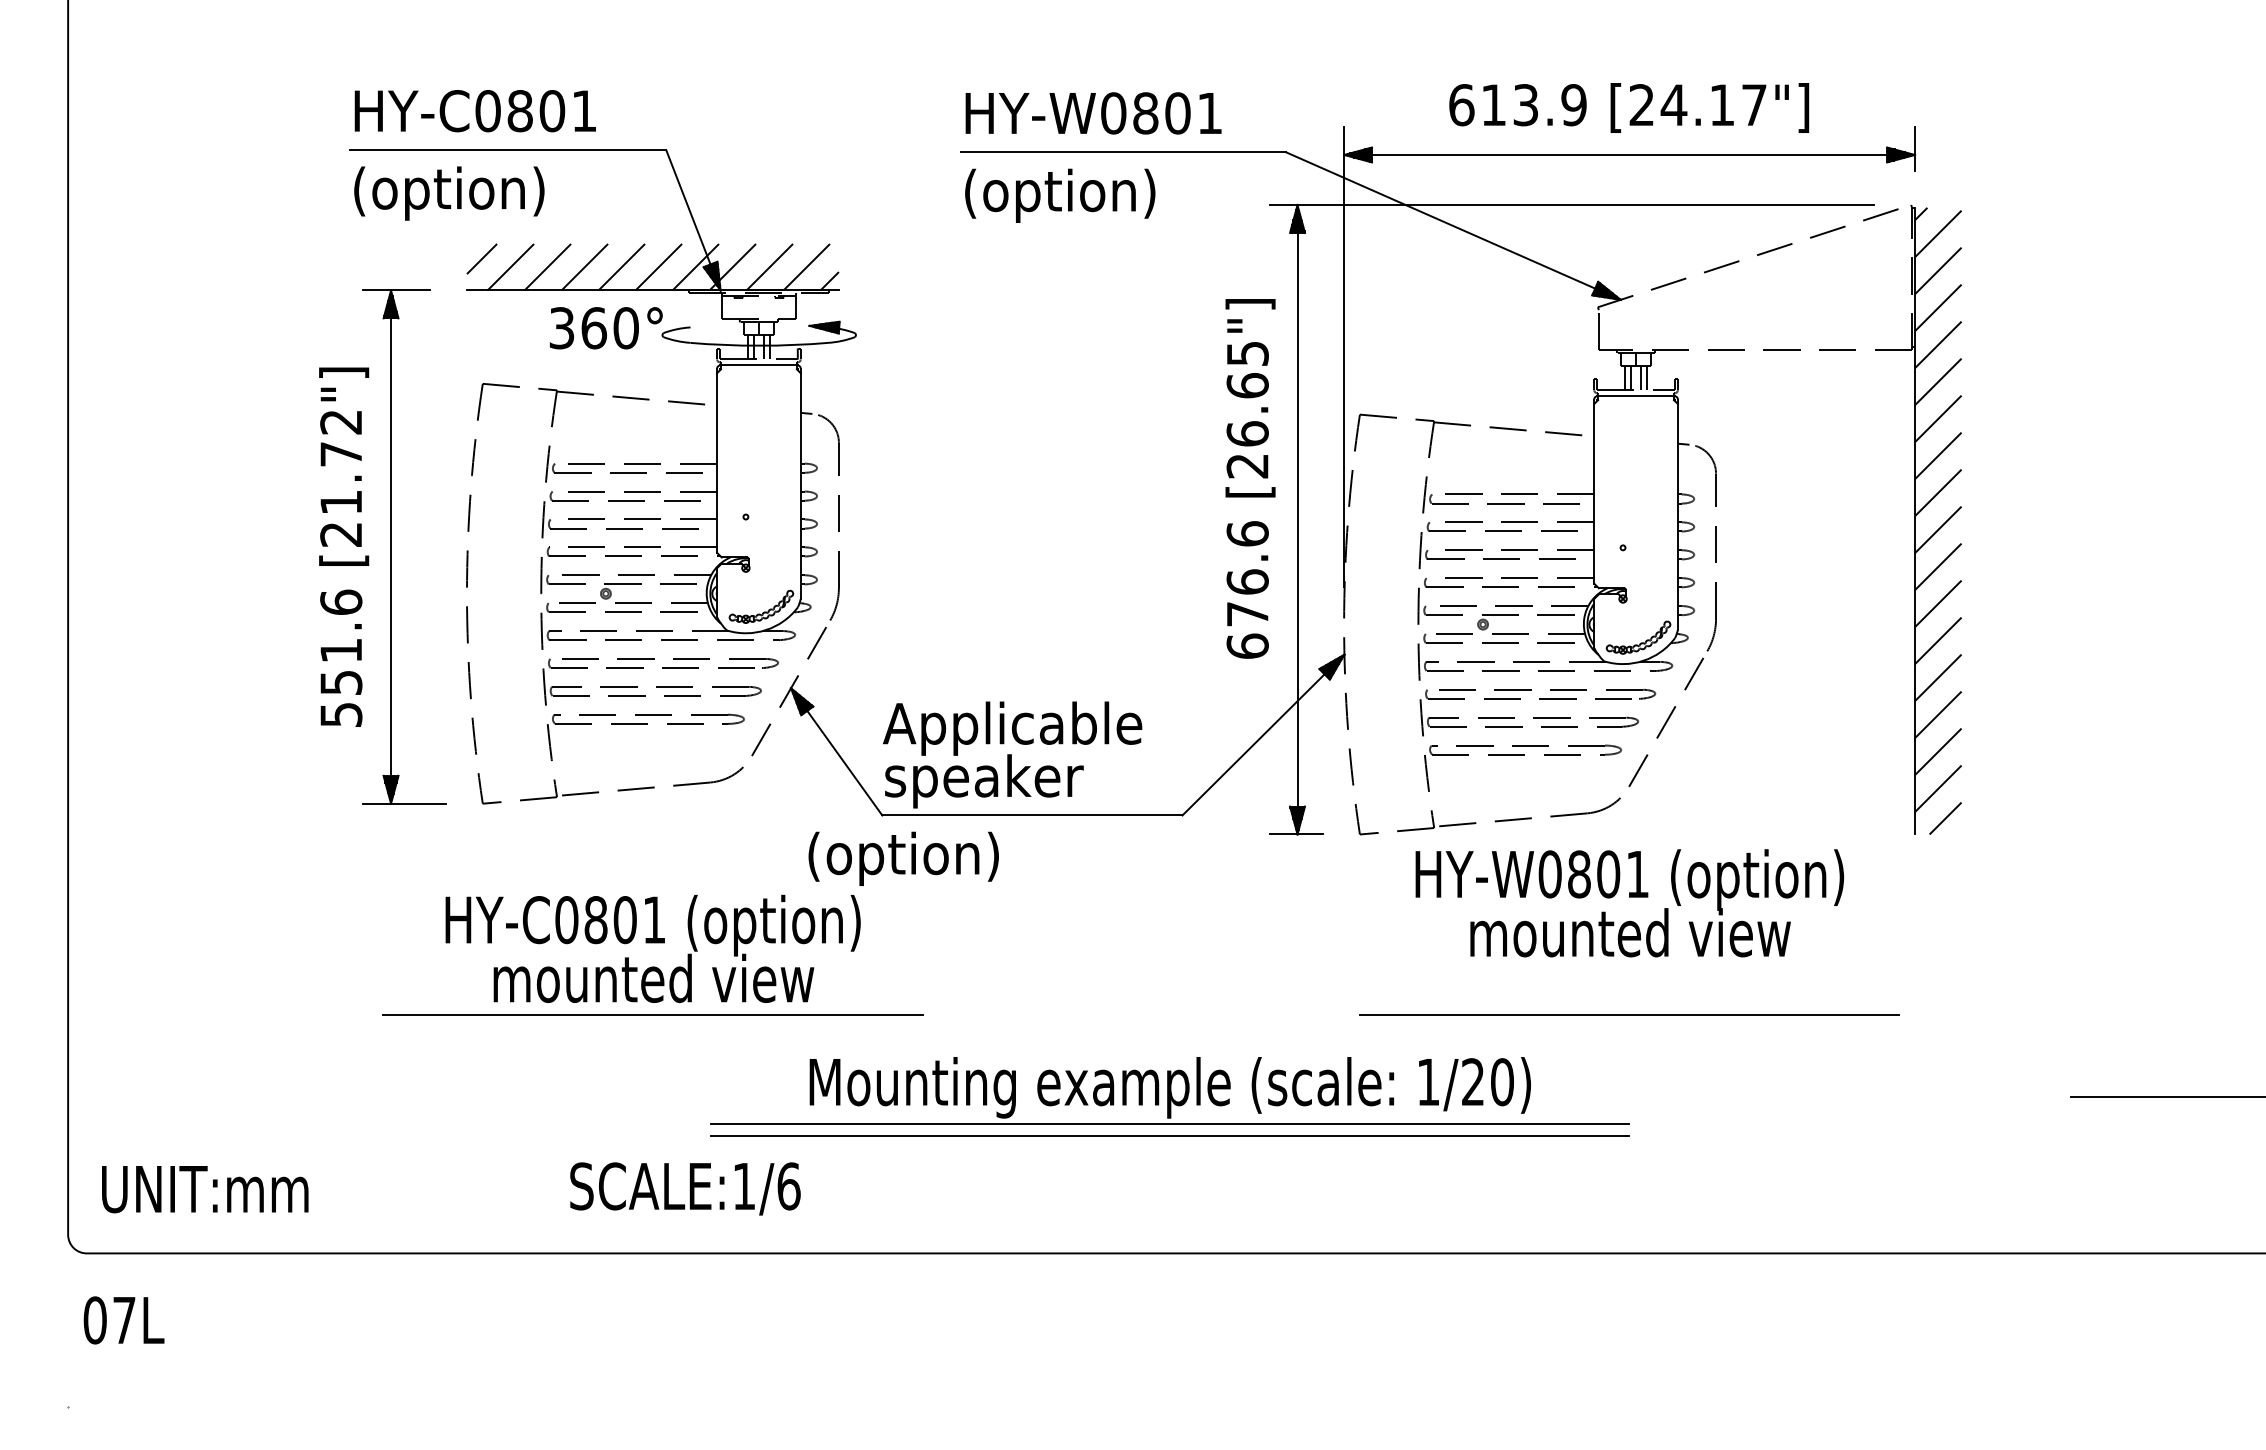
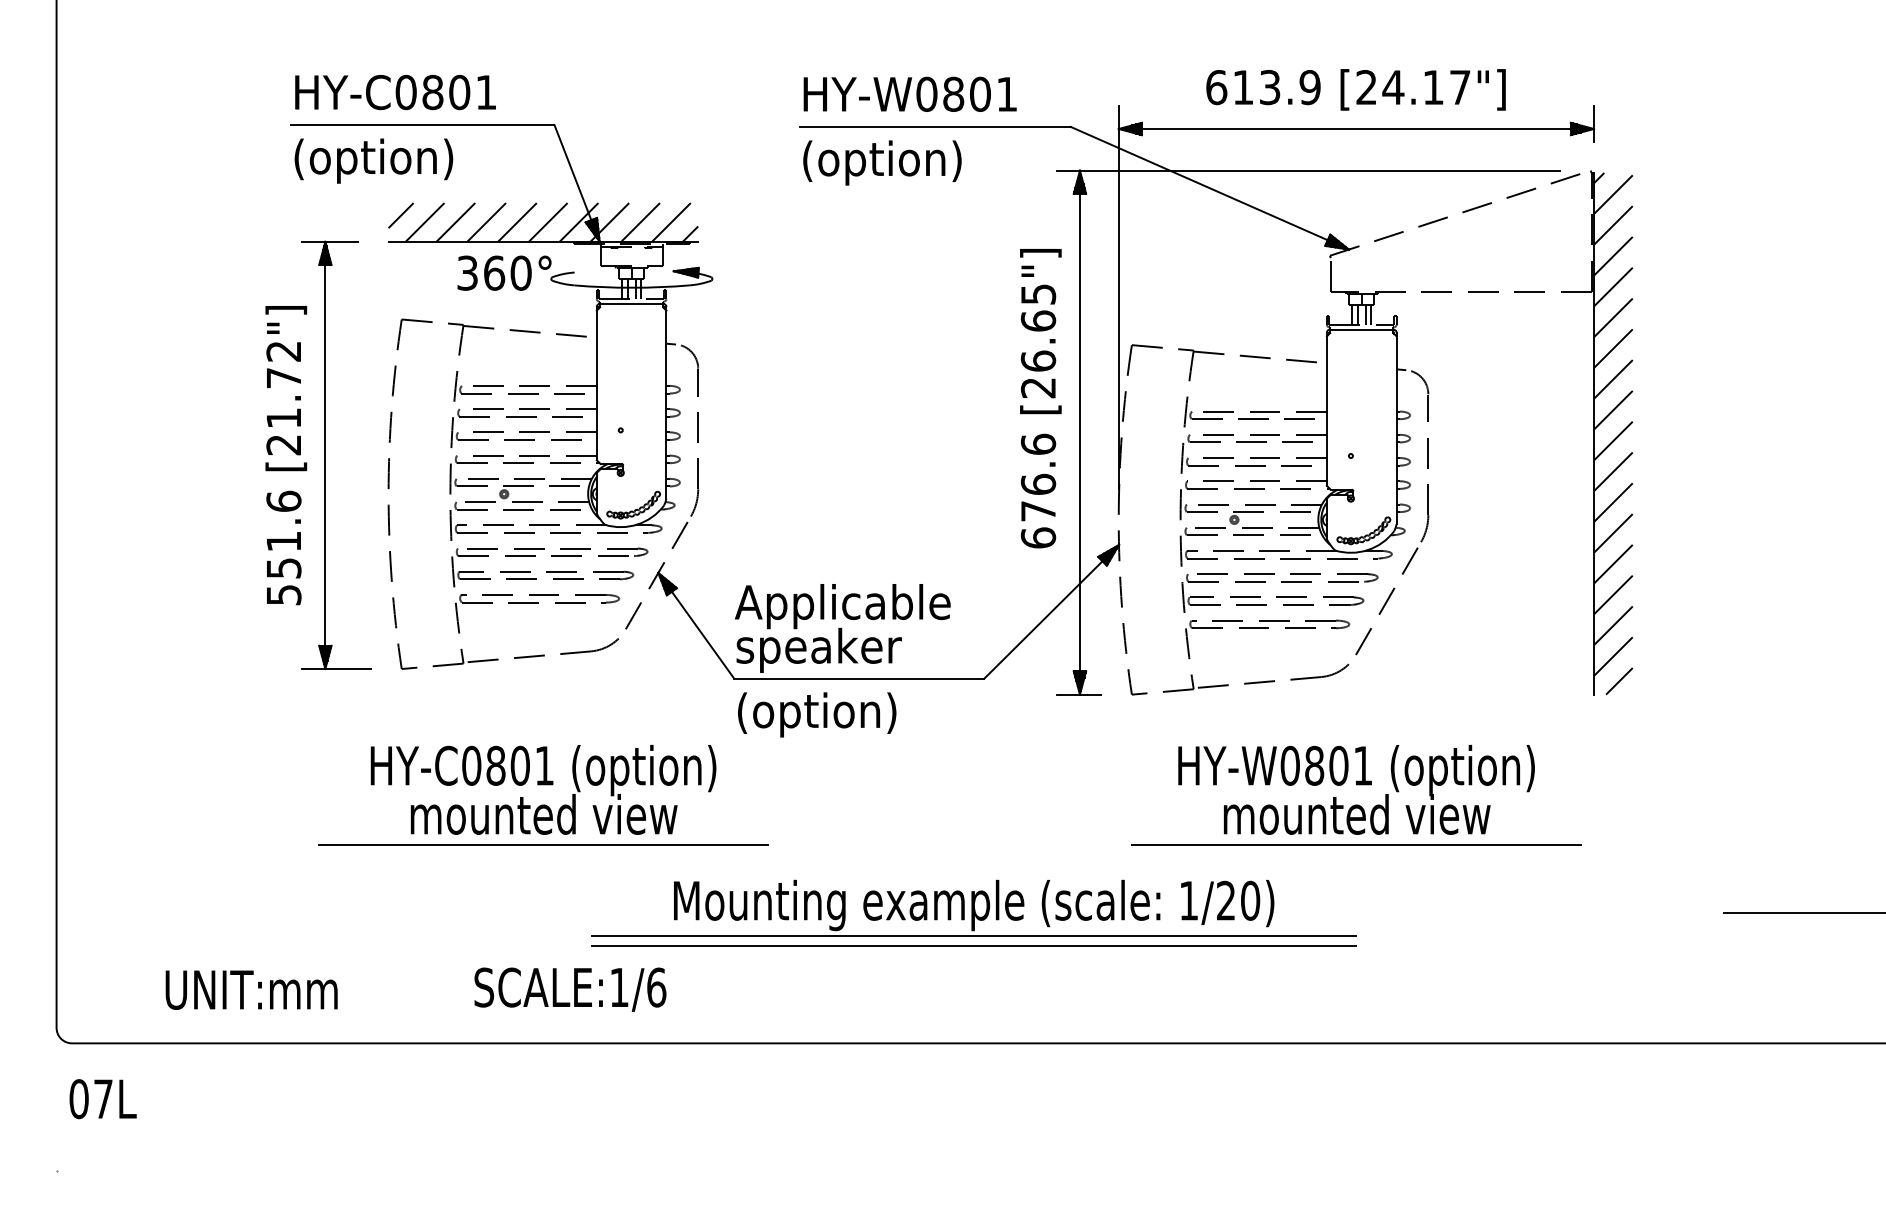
text: (904, 858) -> (817, 714), moved
text: (1629, 902) -> (1356, 789), moved
text: (204, 1188) -> (251, 989), moved

